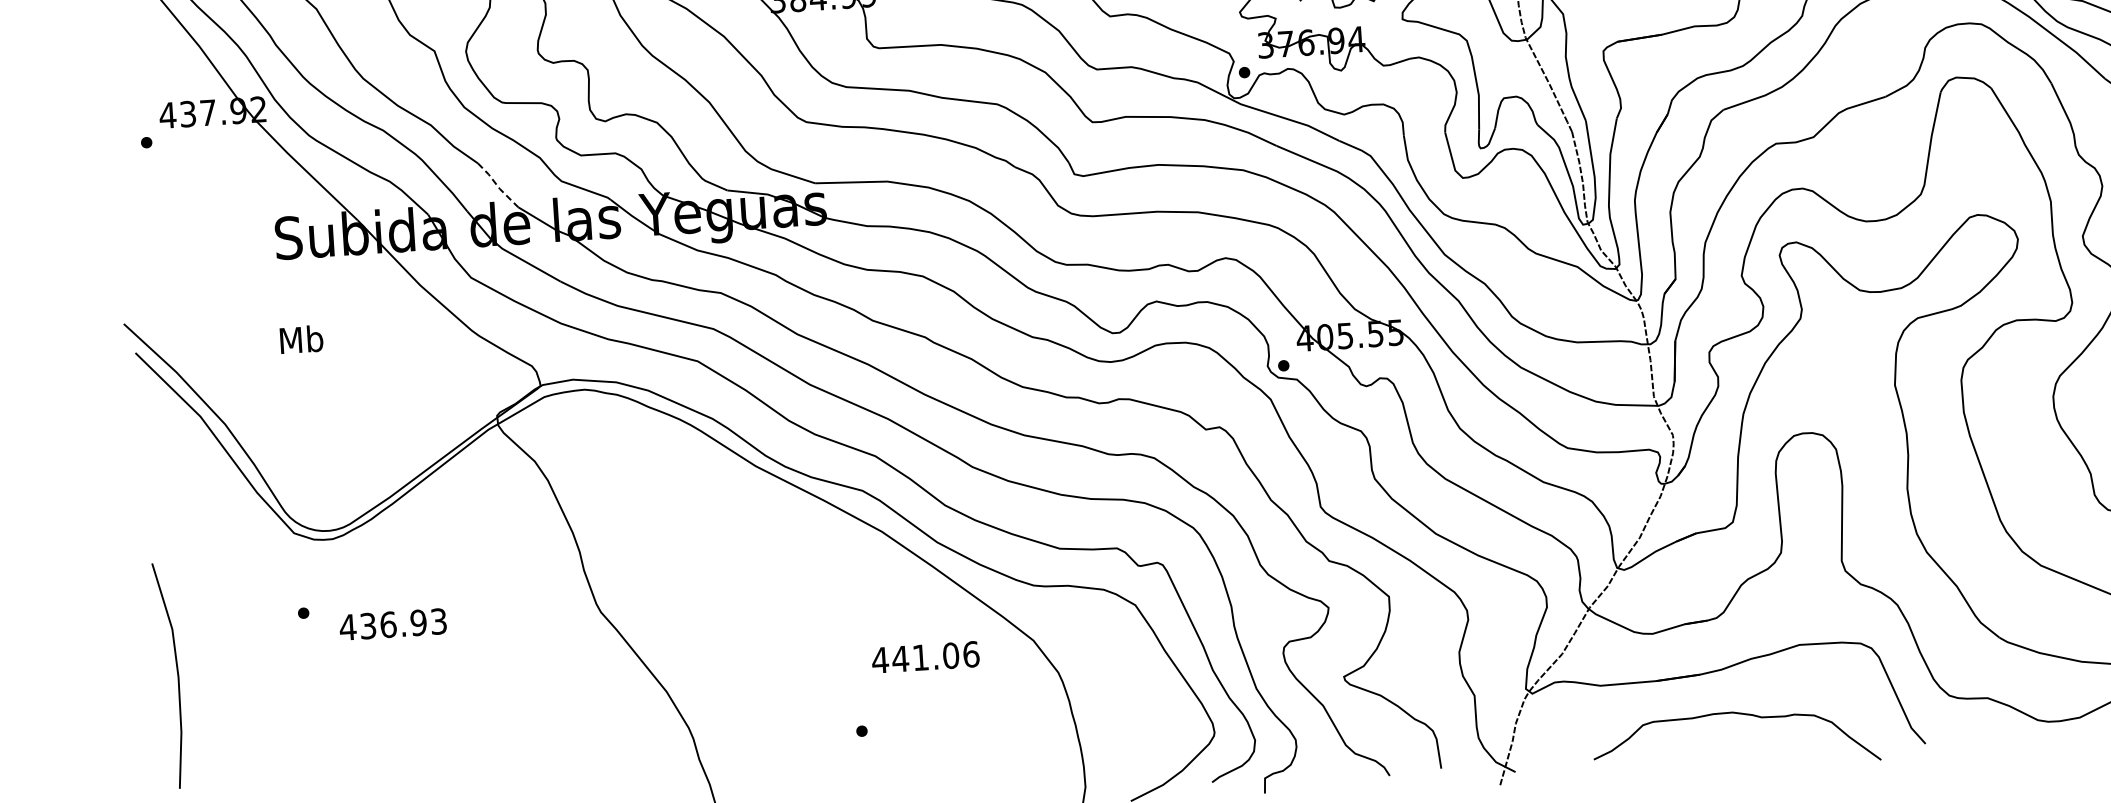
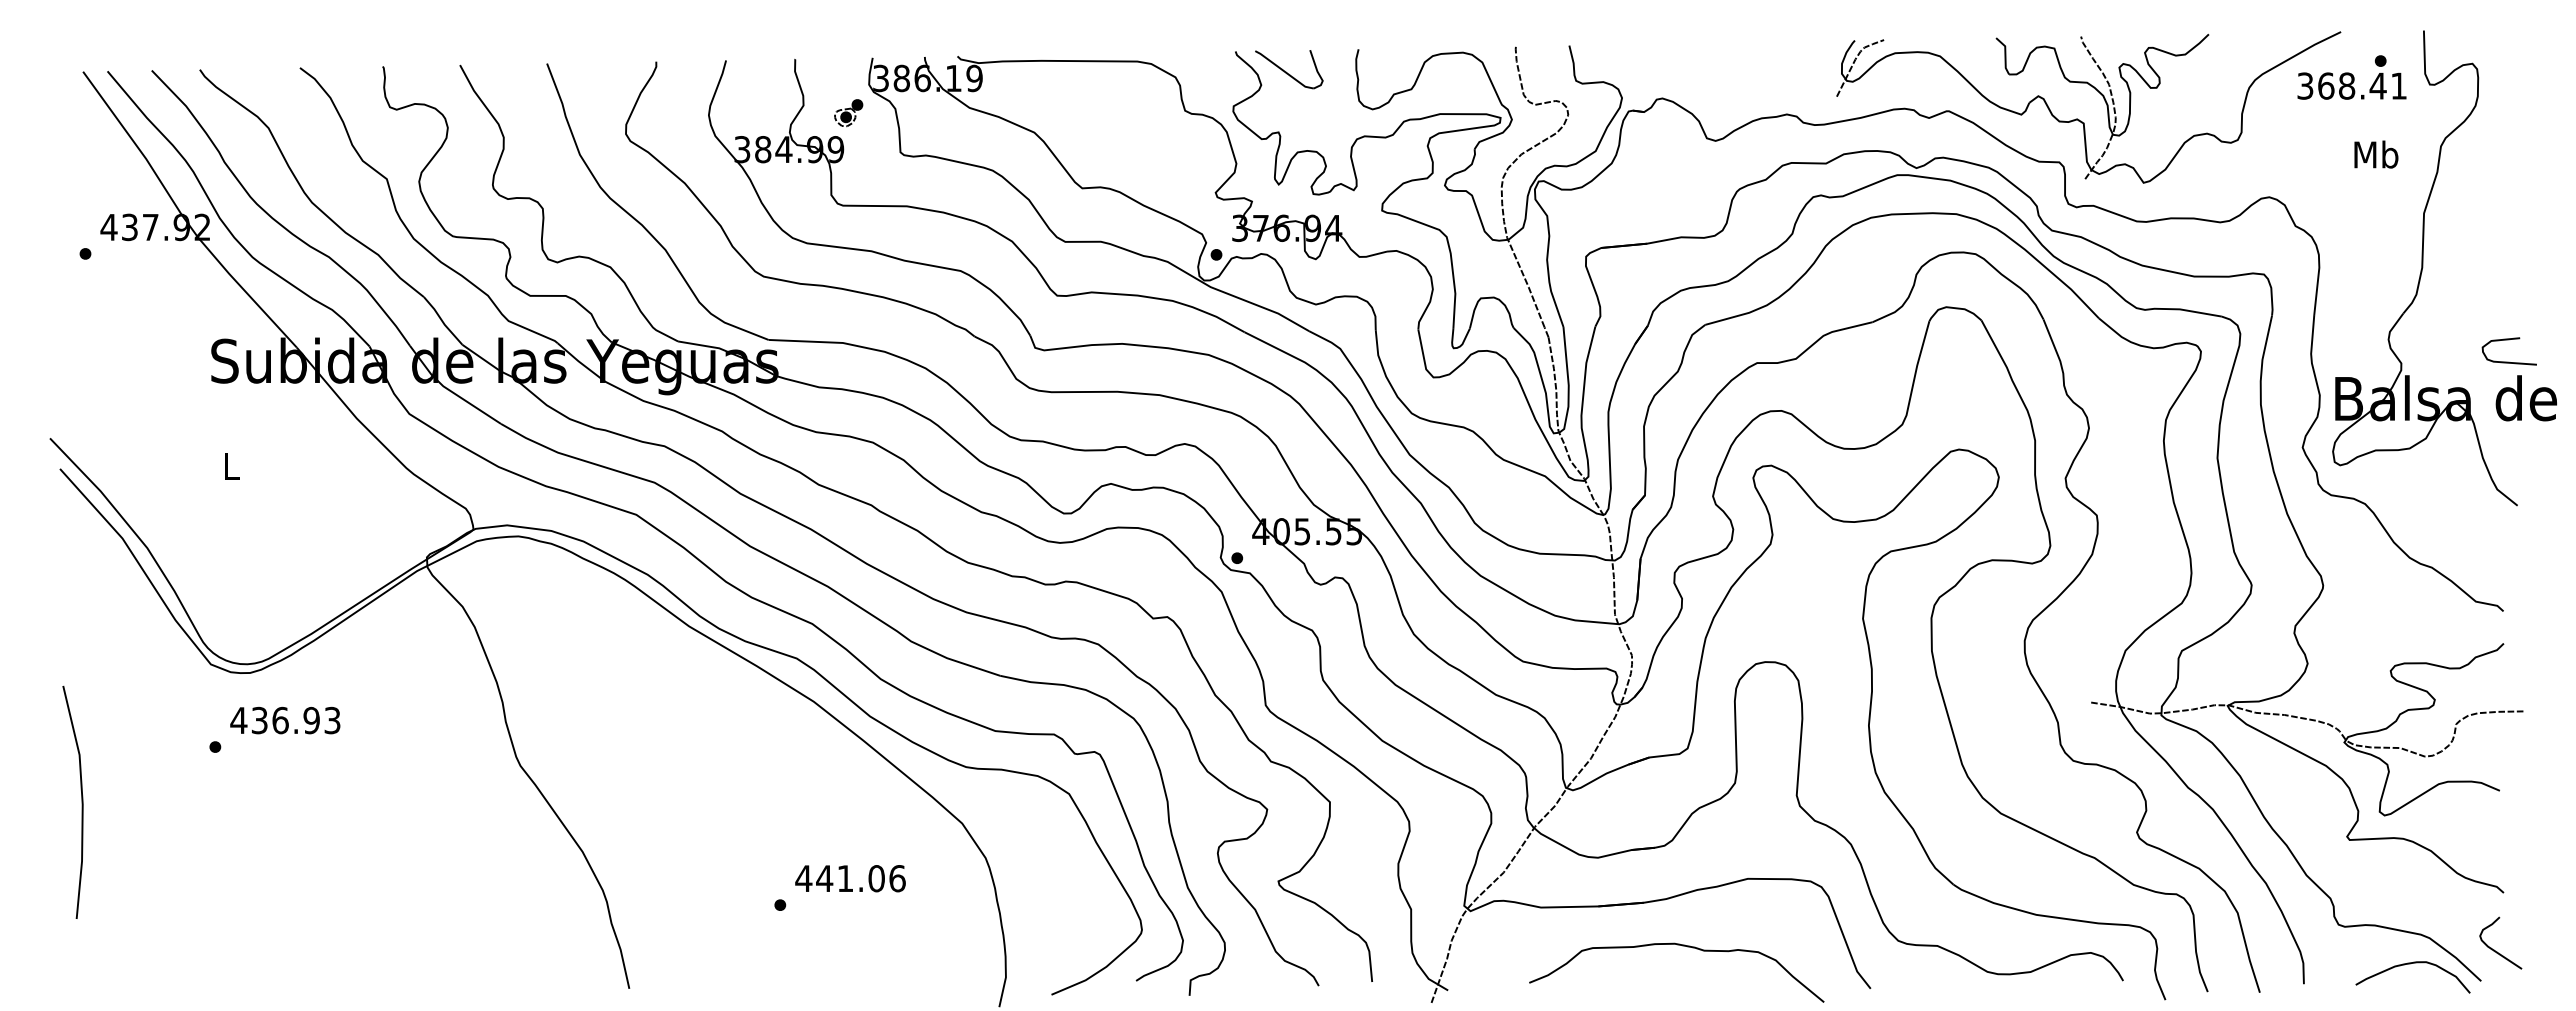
line: (497, 185) -> (442, 321), dashed -> solid
text: (301, 339) -> (231, 466), Mb -> L
text: (393, 624) -> (285, 720), moved
text: (925, 657) -> (850, 878), moved

